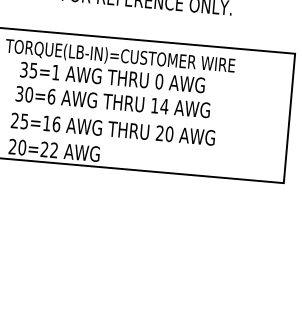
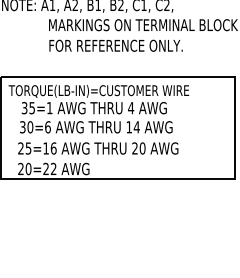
text: (159, 82) -> (131, 108), 0 -> 4

